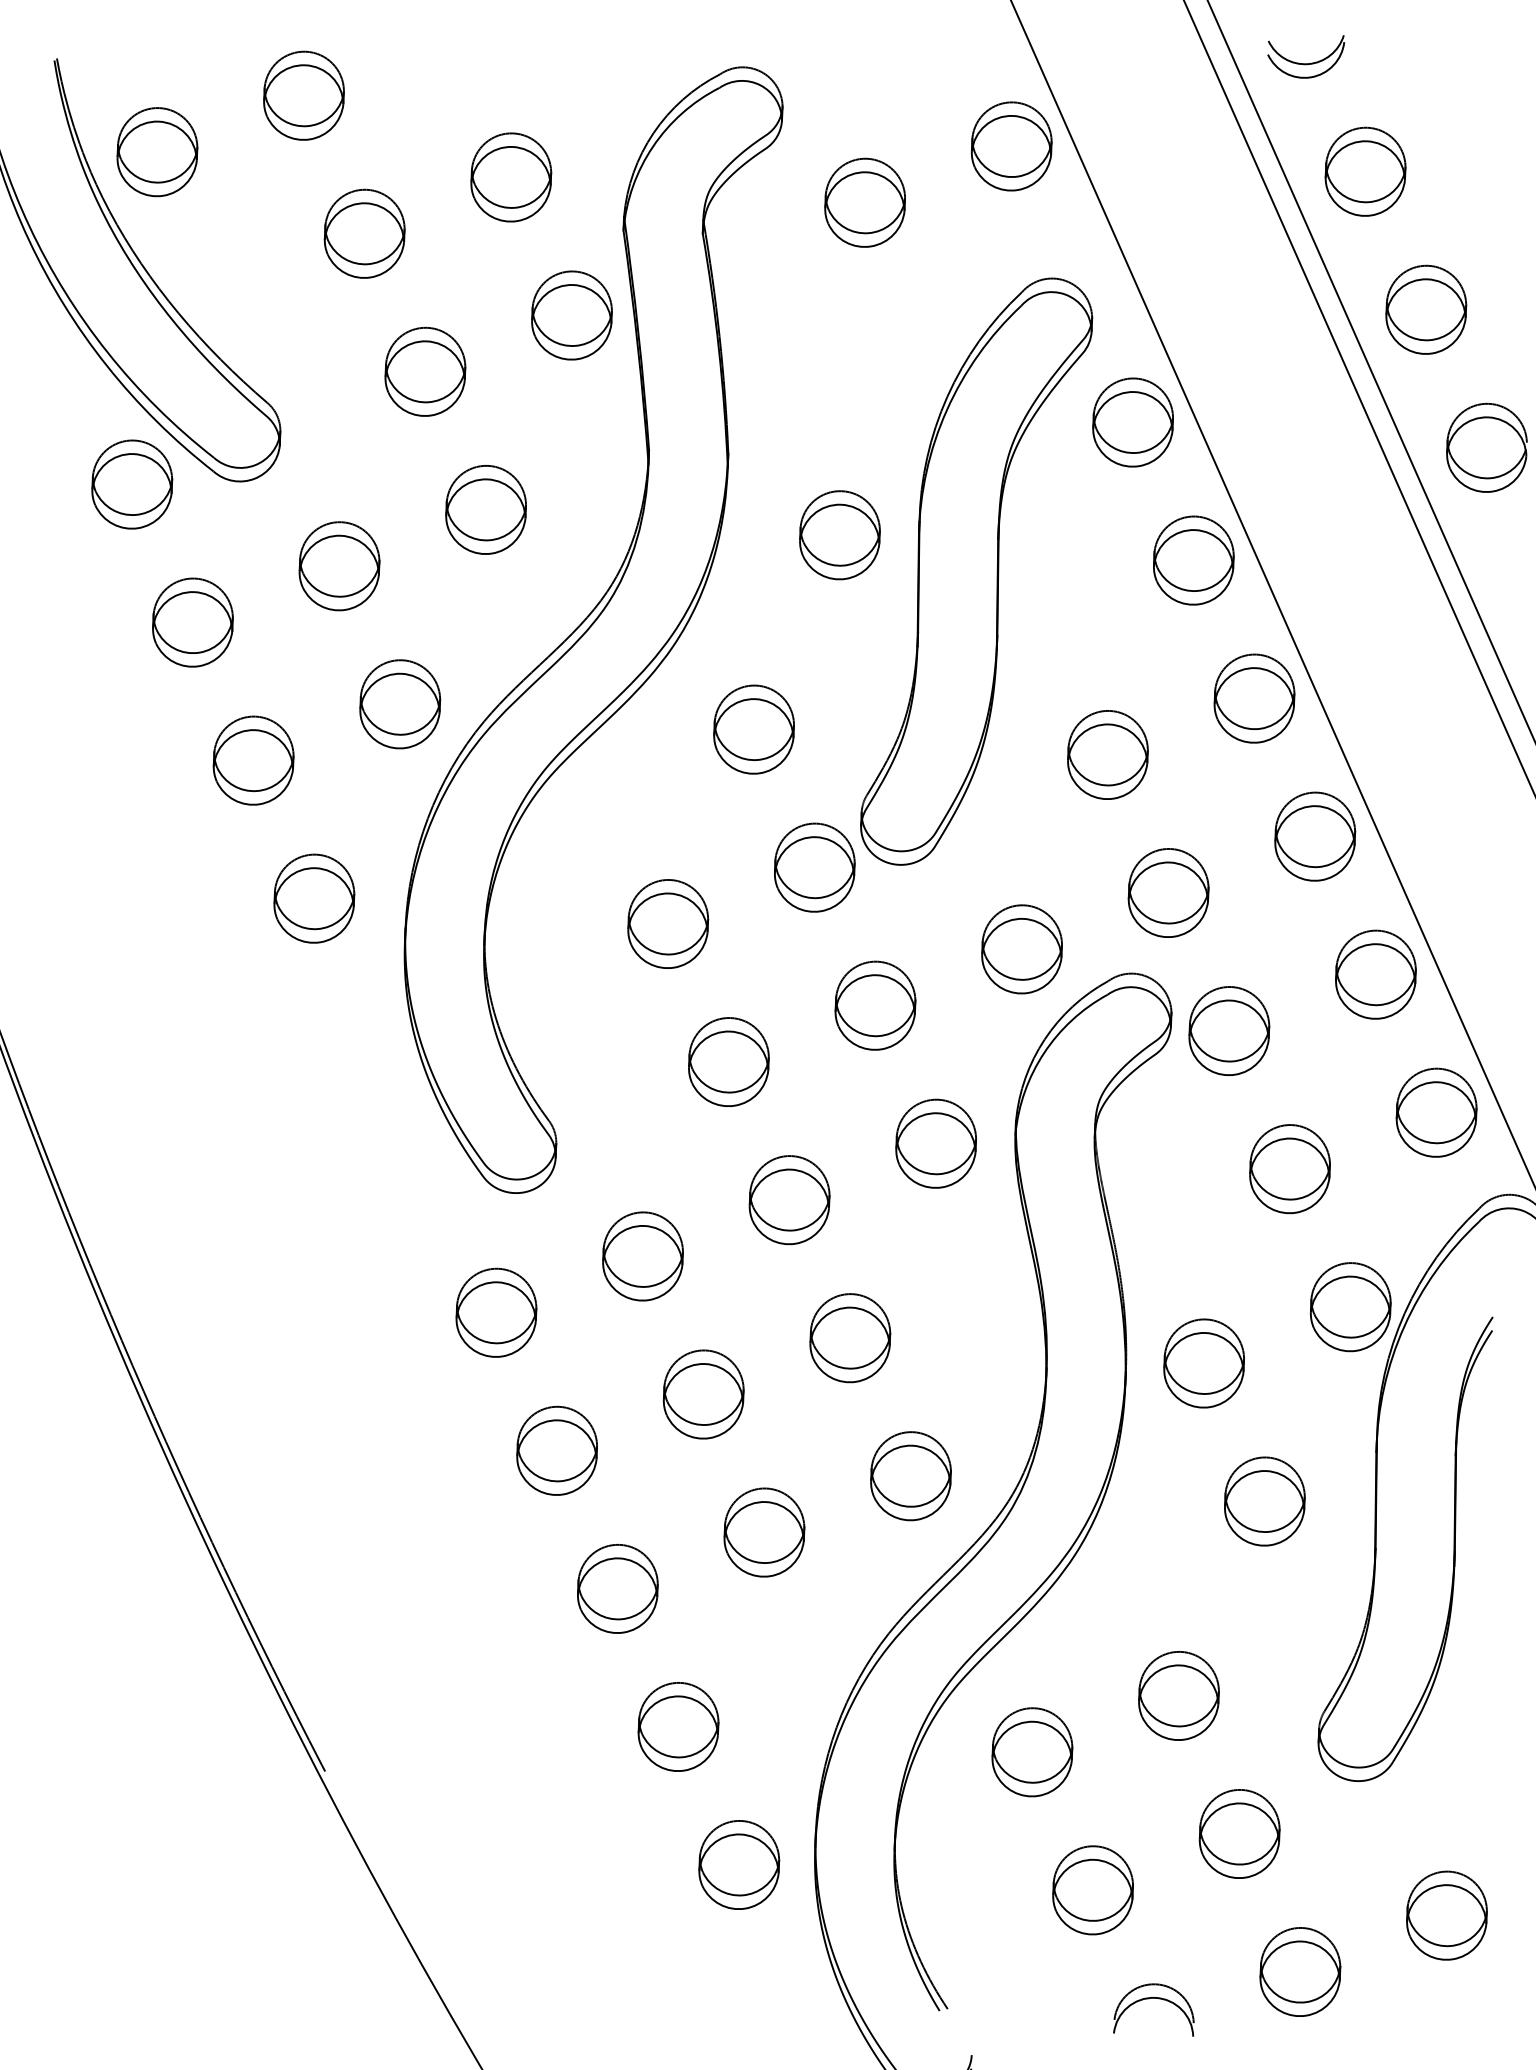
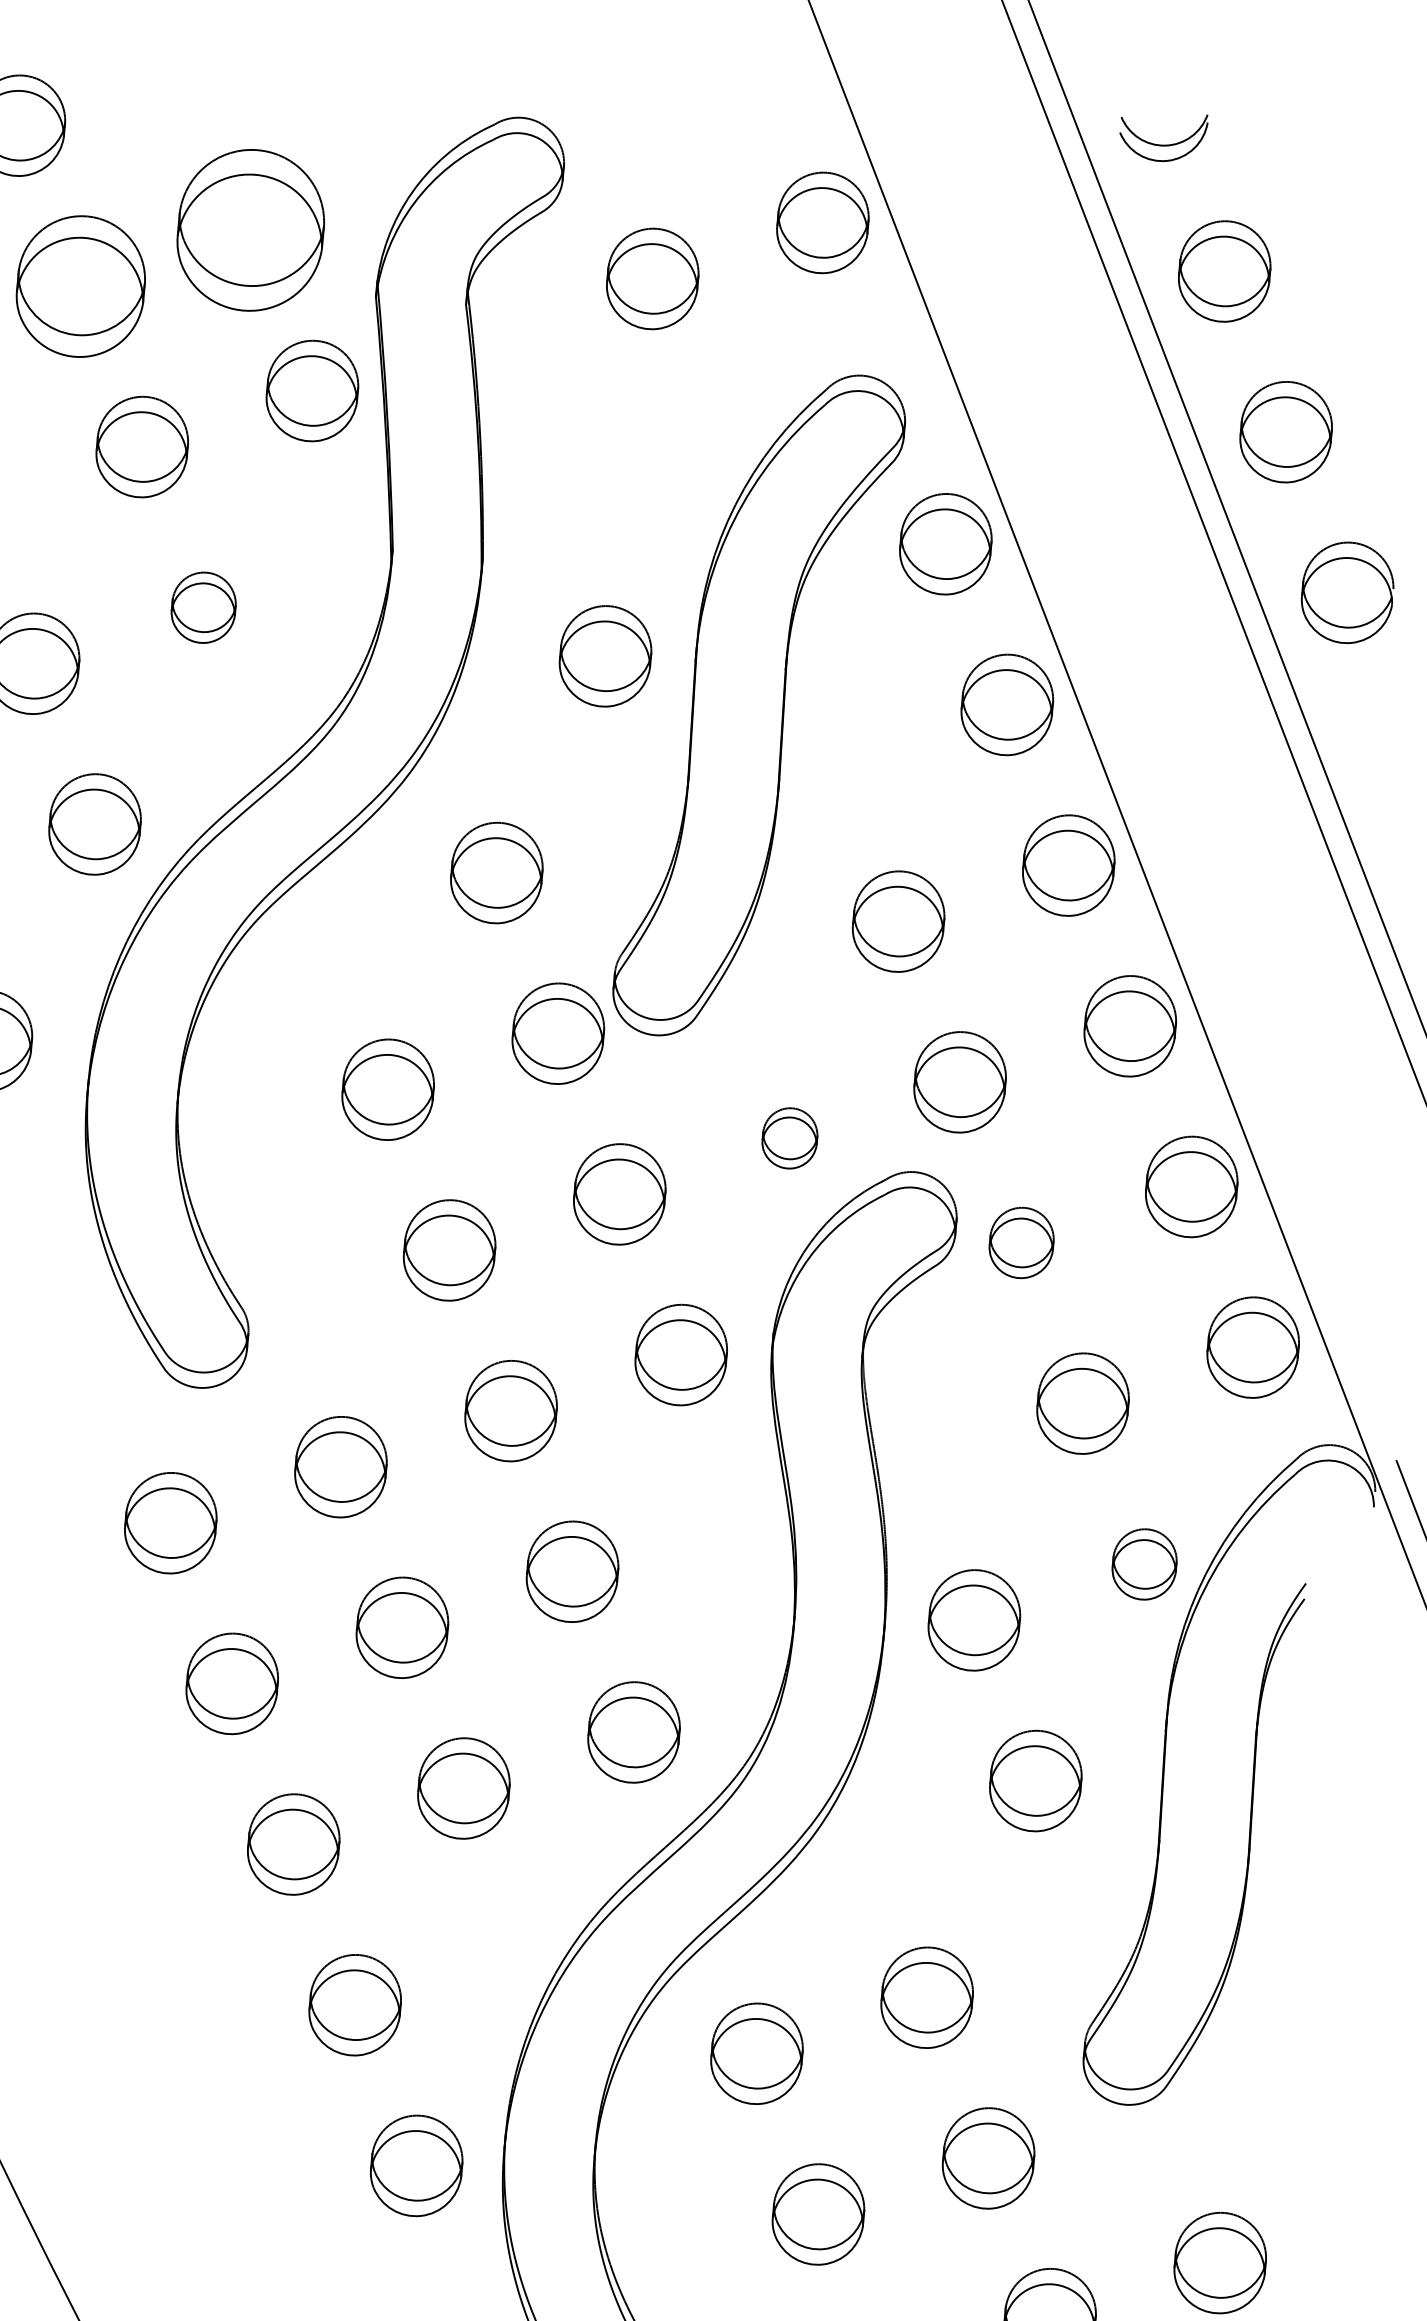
part: (511, 177) -> (251, 230), size x1.6
part: (364, 233) -> (80, 286), size x1.4
part: (485, 509) -> (203, 607), size x0.7
part: (1021, 949) -> (789, 1138), size x0.6
part: (1229, 1030) -> (1021, 1242), size x0.7
part: (1350, 1307) -> (1144, 1564), size x0.7

